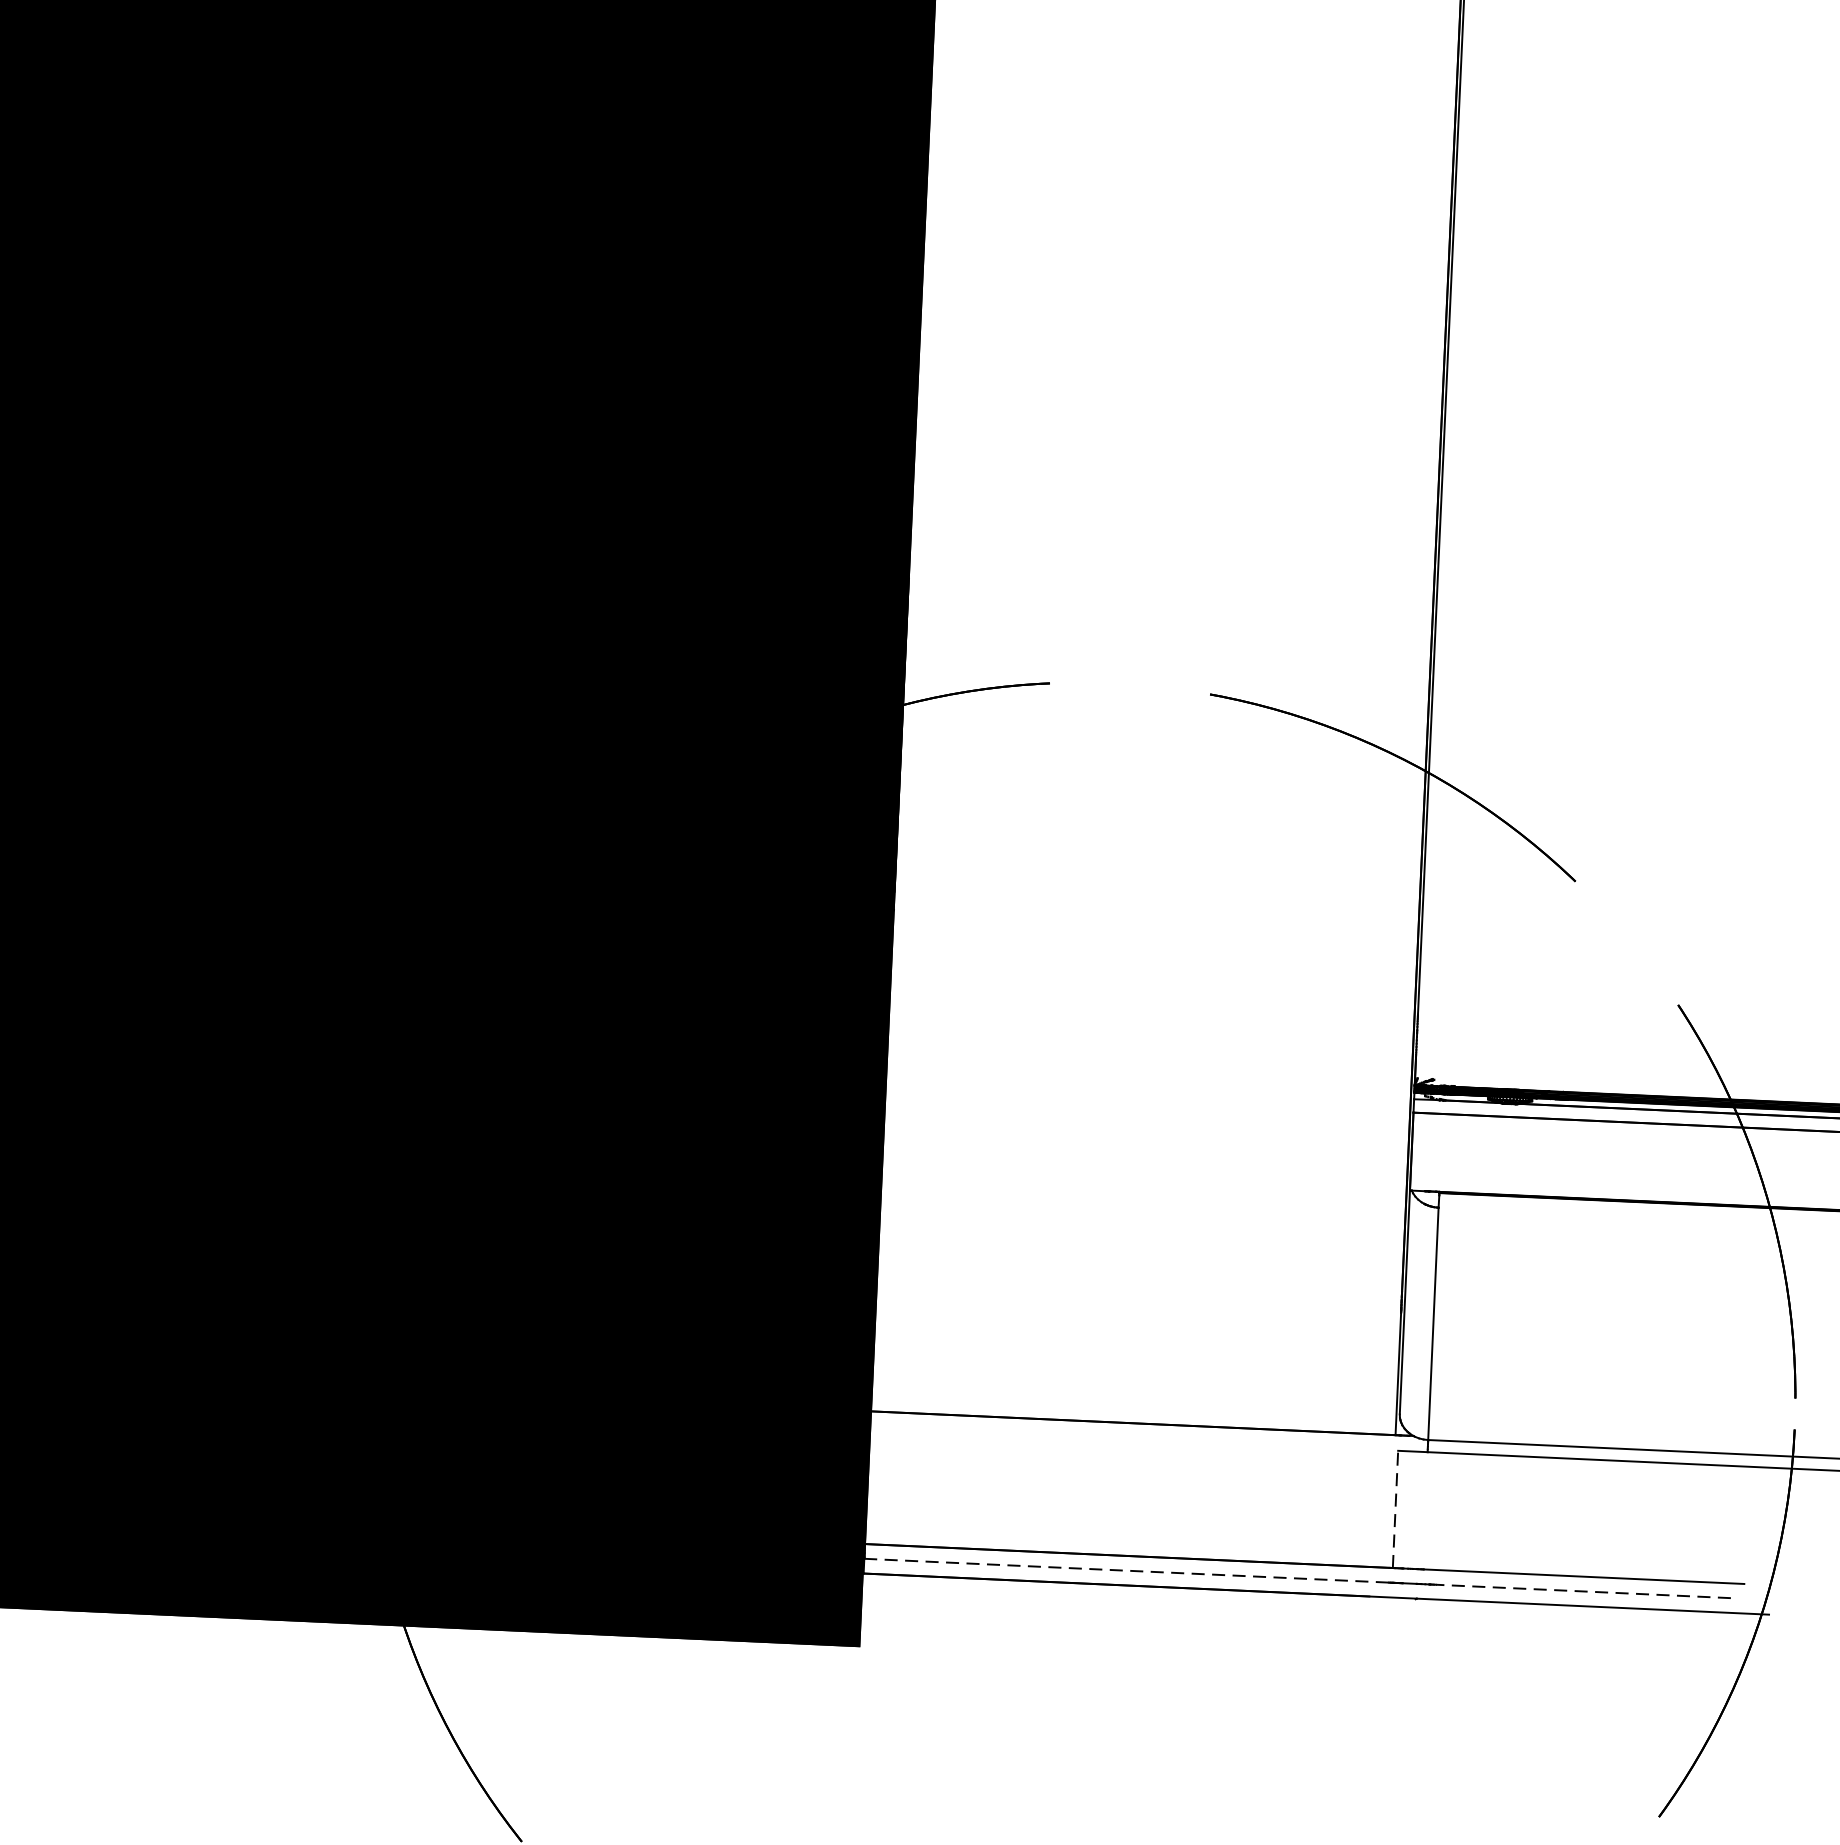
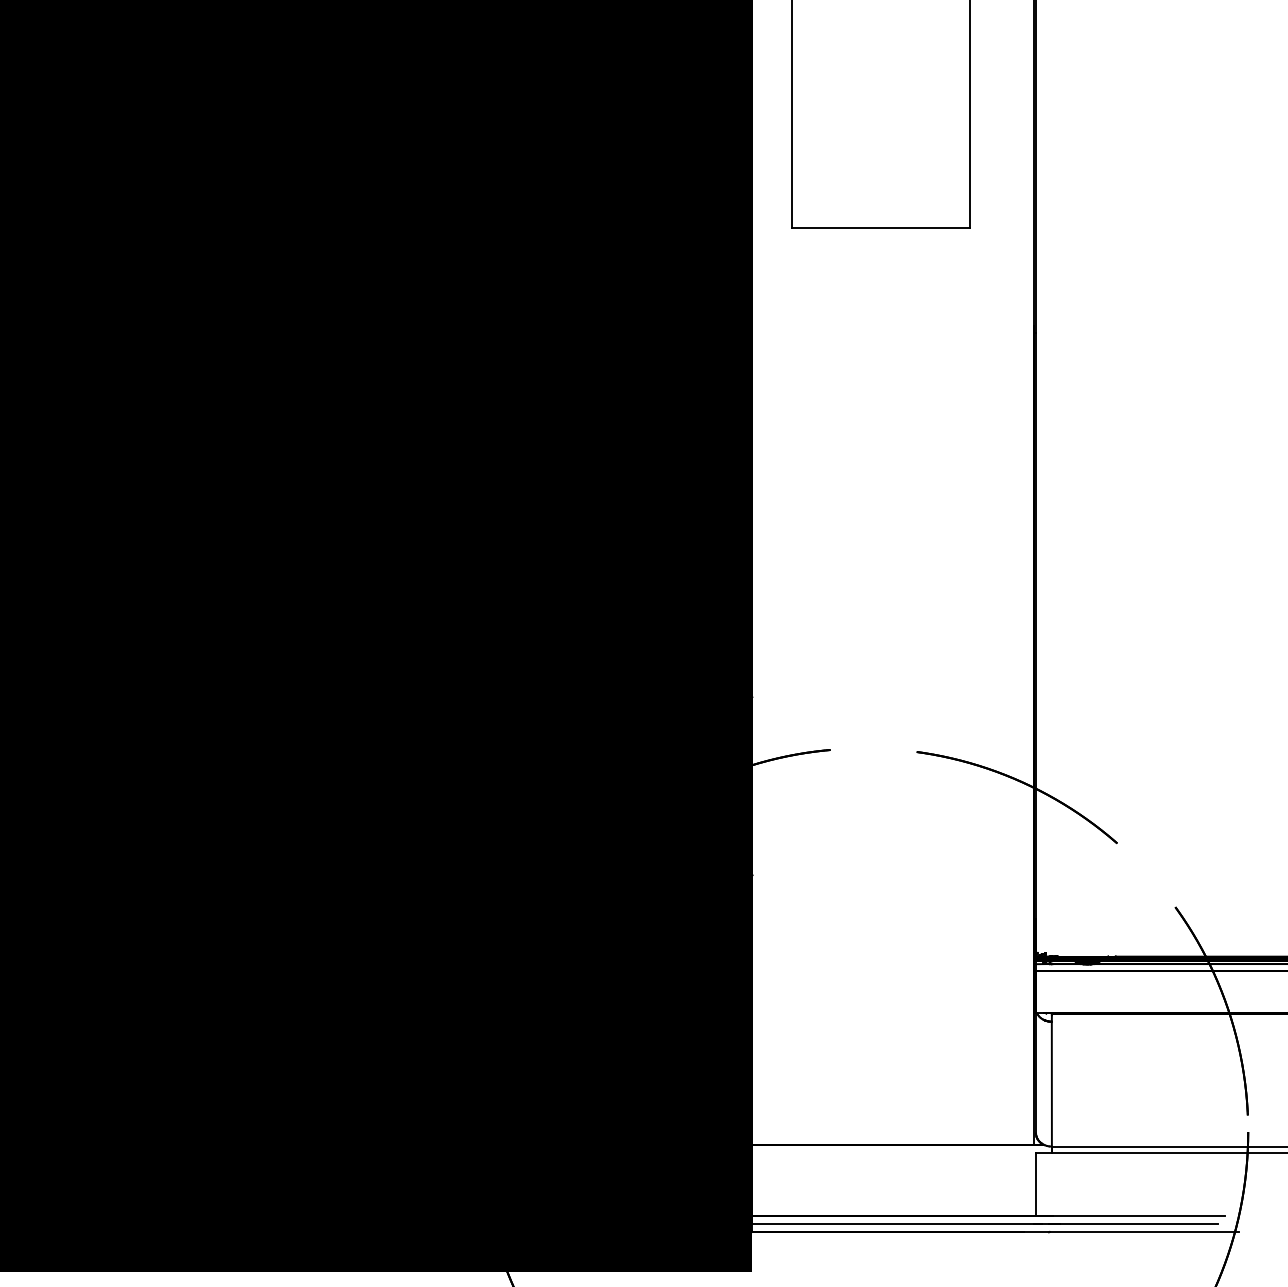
line: (1396, 1509) -> (1036, 1184), dashed -> solid
line: (1126, 1571) -> (893, 1224), dashed -> solid
line: (1582, 1592) -> (1138, 1224), dashed -> solid

